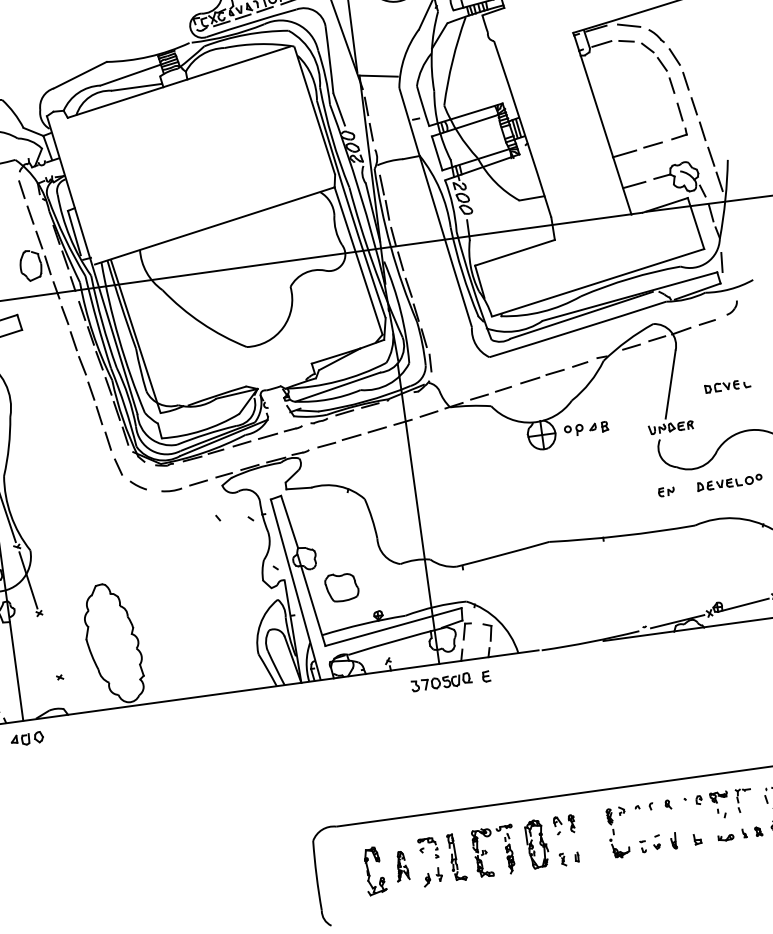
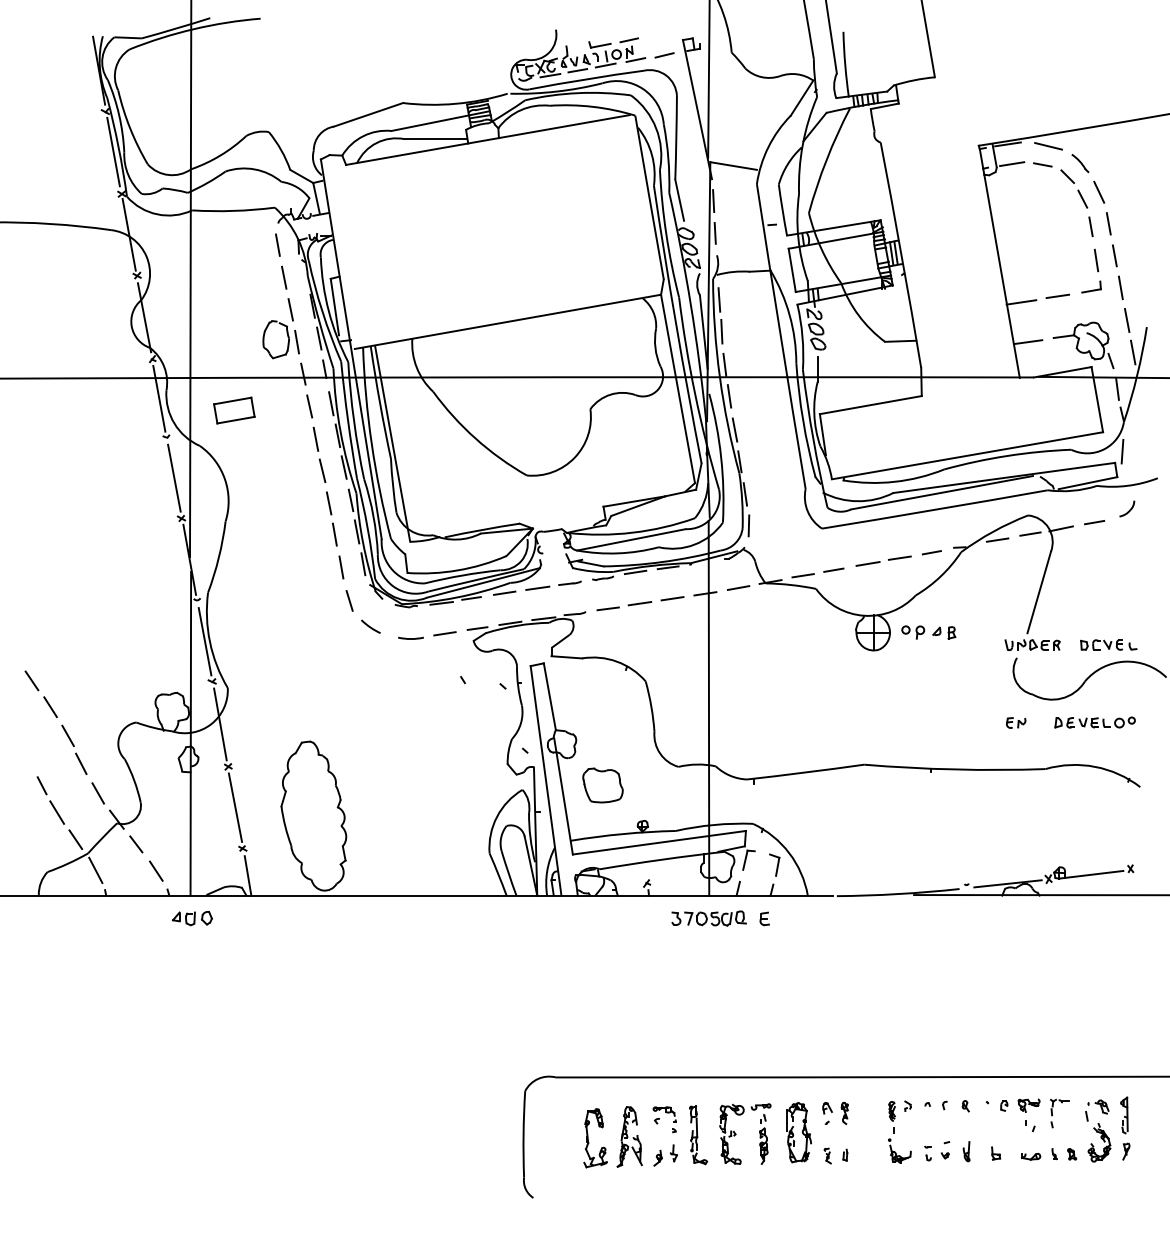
part: (727, 385) -> (1108, 644), moved
line: (49, 645) -> (235, 807), added
line: (66, 698) -> (247, 875), added
part: (401, 865) -> (629, 1136), size x1.67

